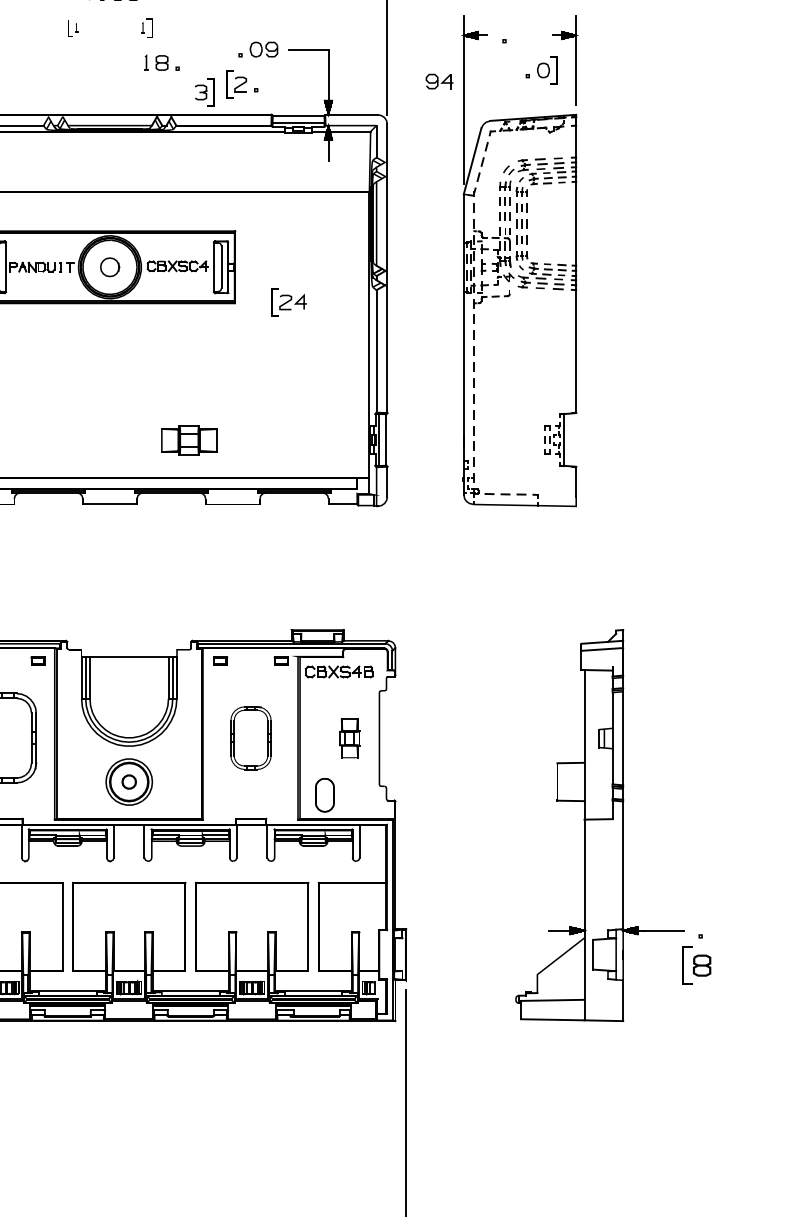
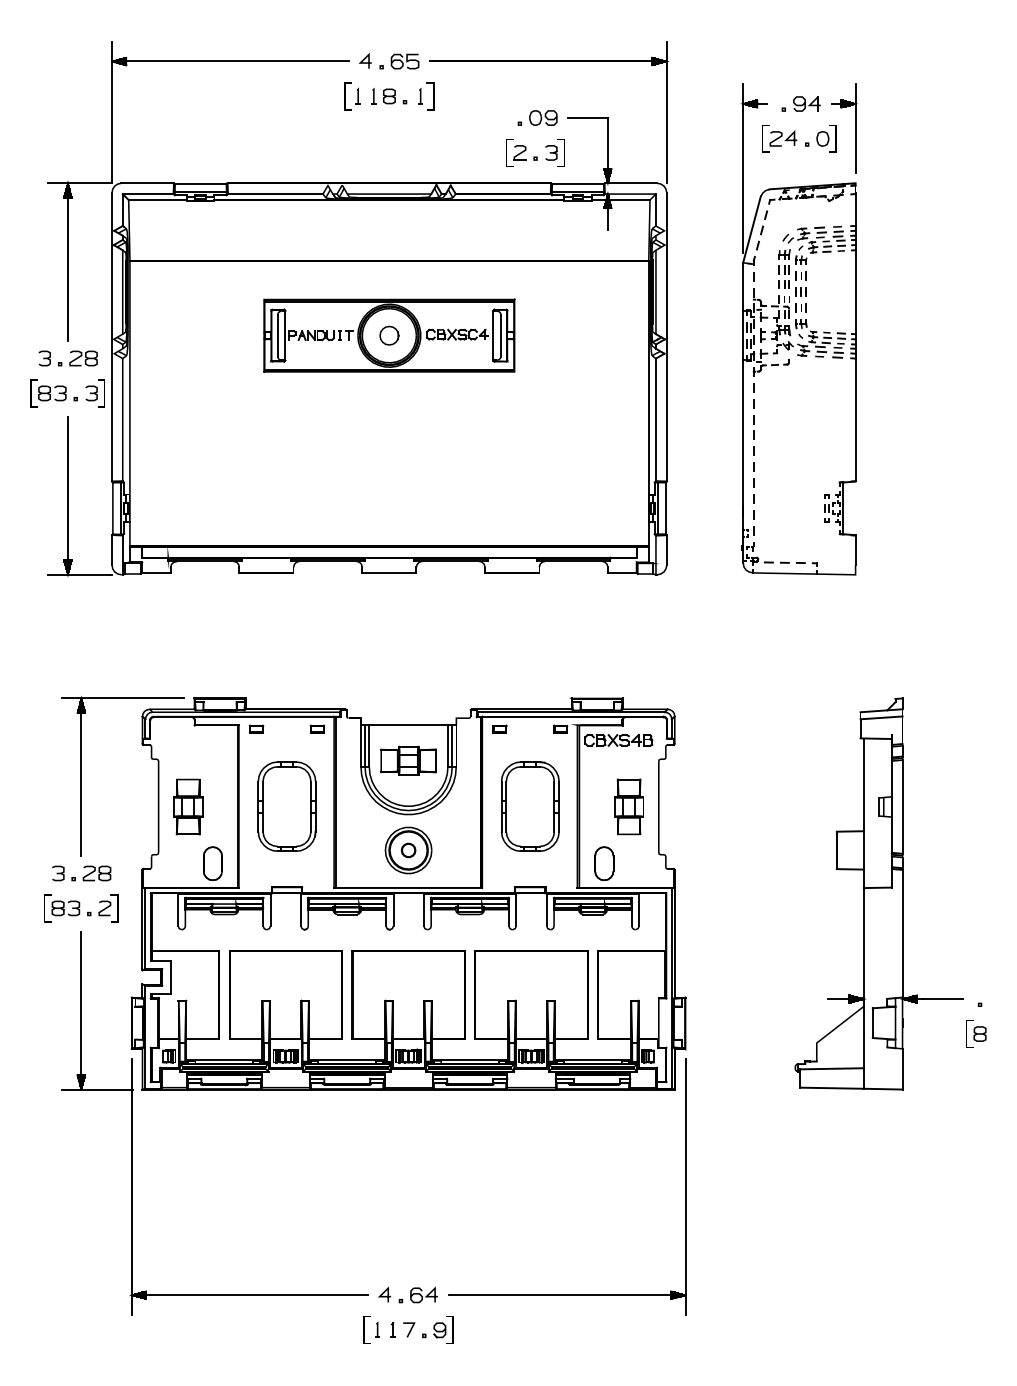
part: (73, 28) -> (352, 96), size x1.67
part: (147, 28) -> (426, 96), size x1.43
part: (162, 62) -> (389, 95), moved
part: (439, 81) -> (806, 103), moved
part: (204, 92) -> (554, 152), moved
part: (289, 302) -> (779, 138), moved
part: (189, 440) -> (408, 760), moved
part: (251, 738) -> (530, 806), size x1.43
part: (349, 738) -> (628, 806), size x1.43
part: (697, 965) -> (976, 1033), size x0.71

